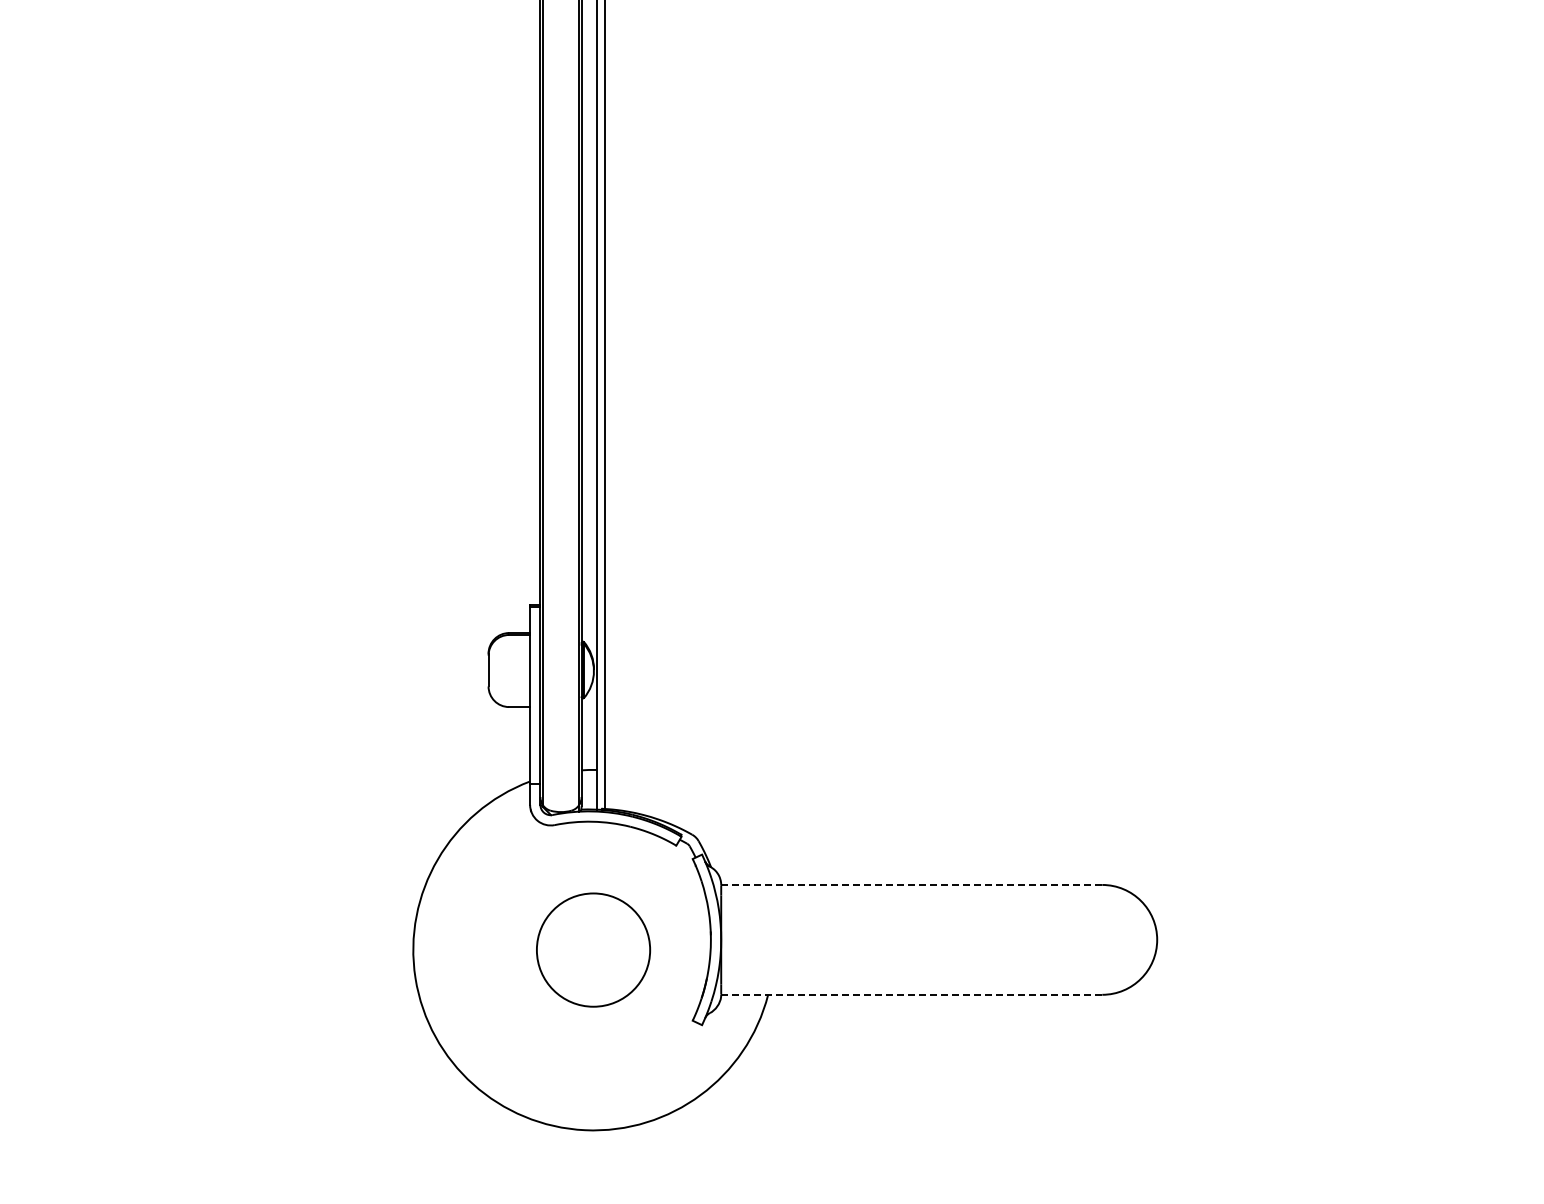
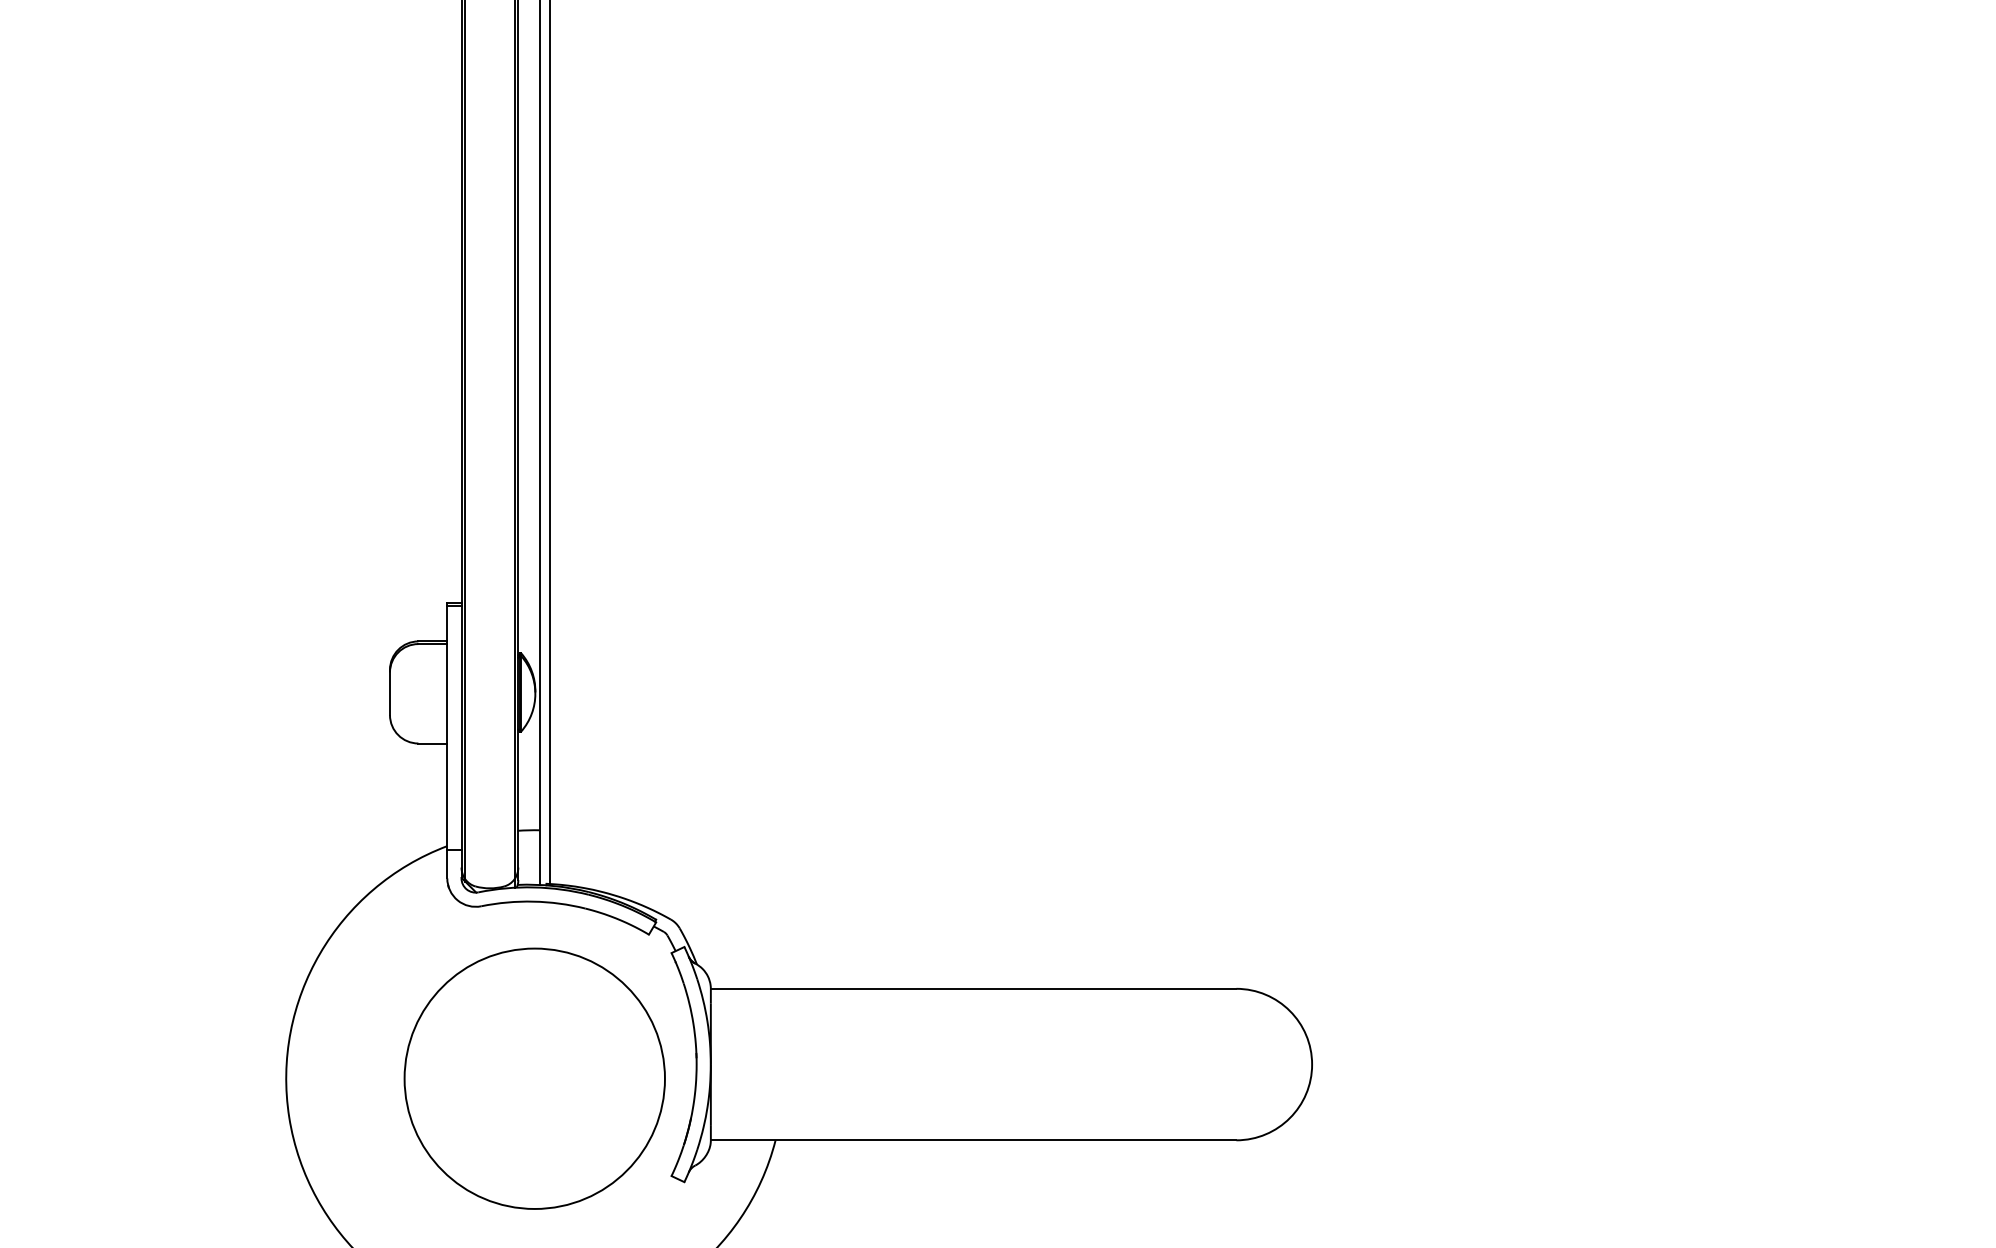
line: (911, 884) -> (973, 988), dashed -> solid
circle: (593, 949) -> (534, 1077), size x1.67
line: (911, 994) -> (973, 1139), dashed -> solid

